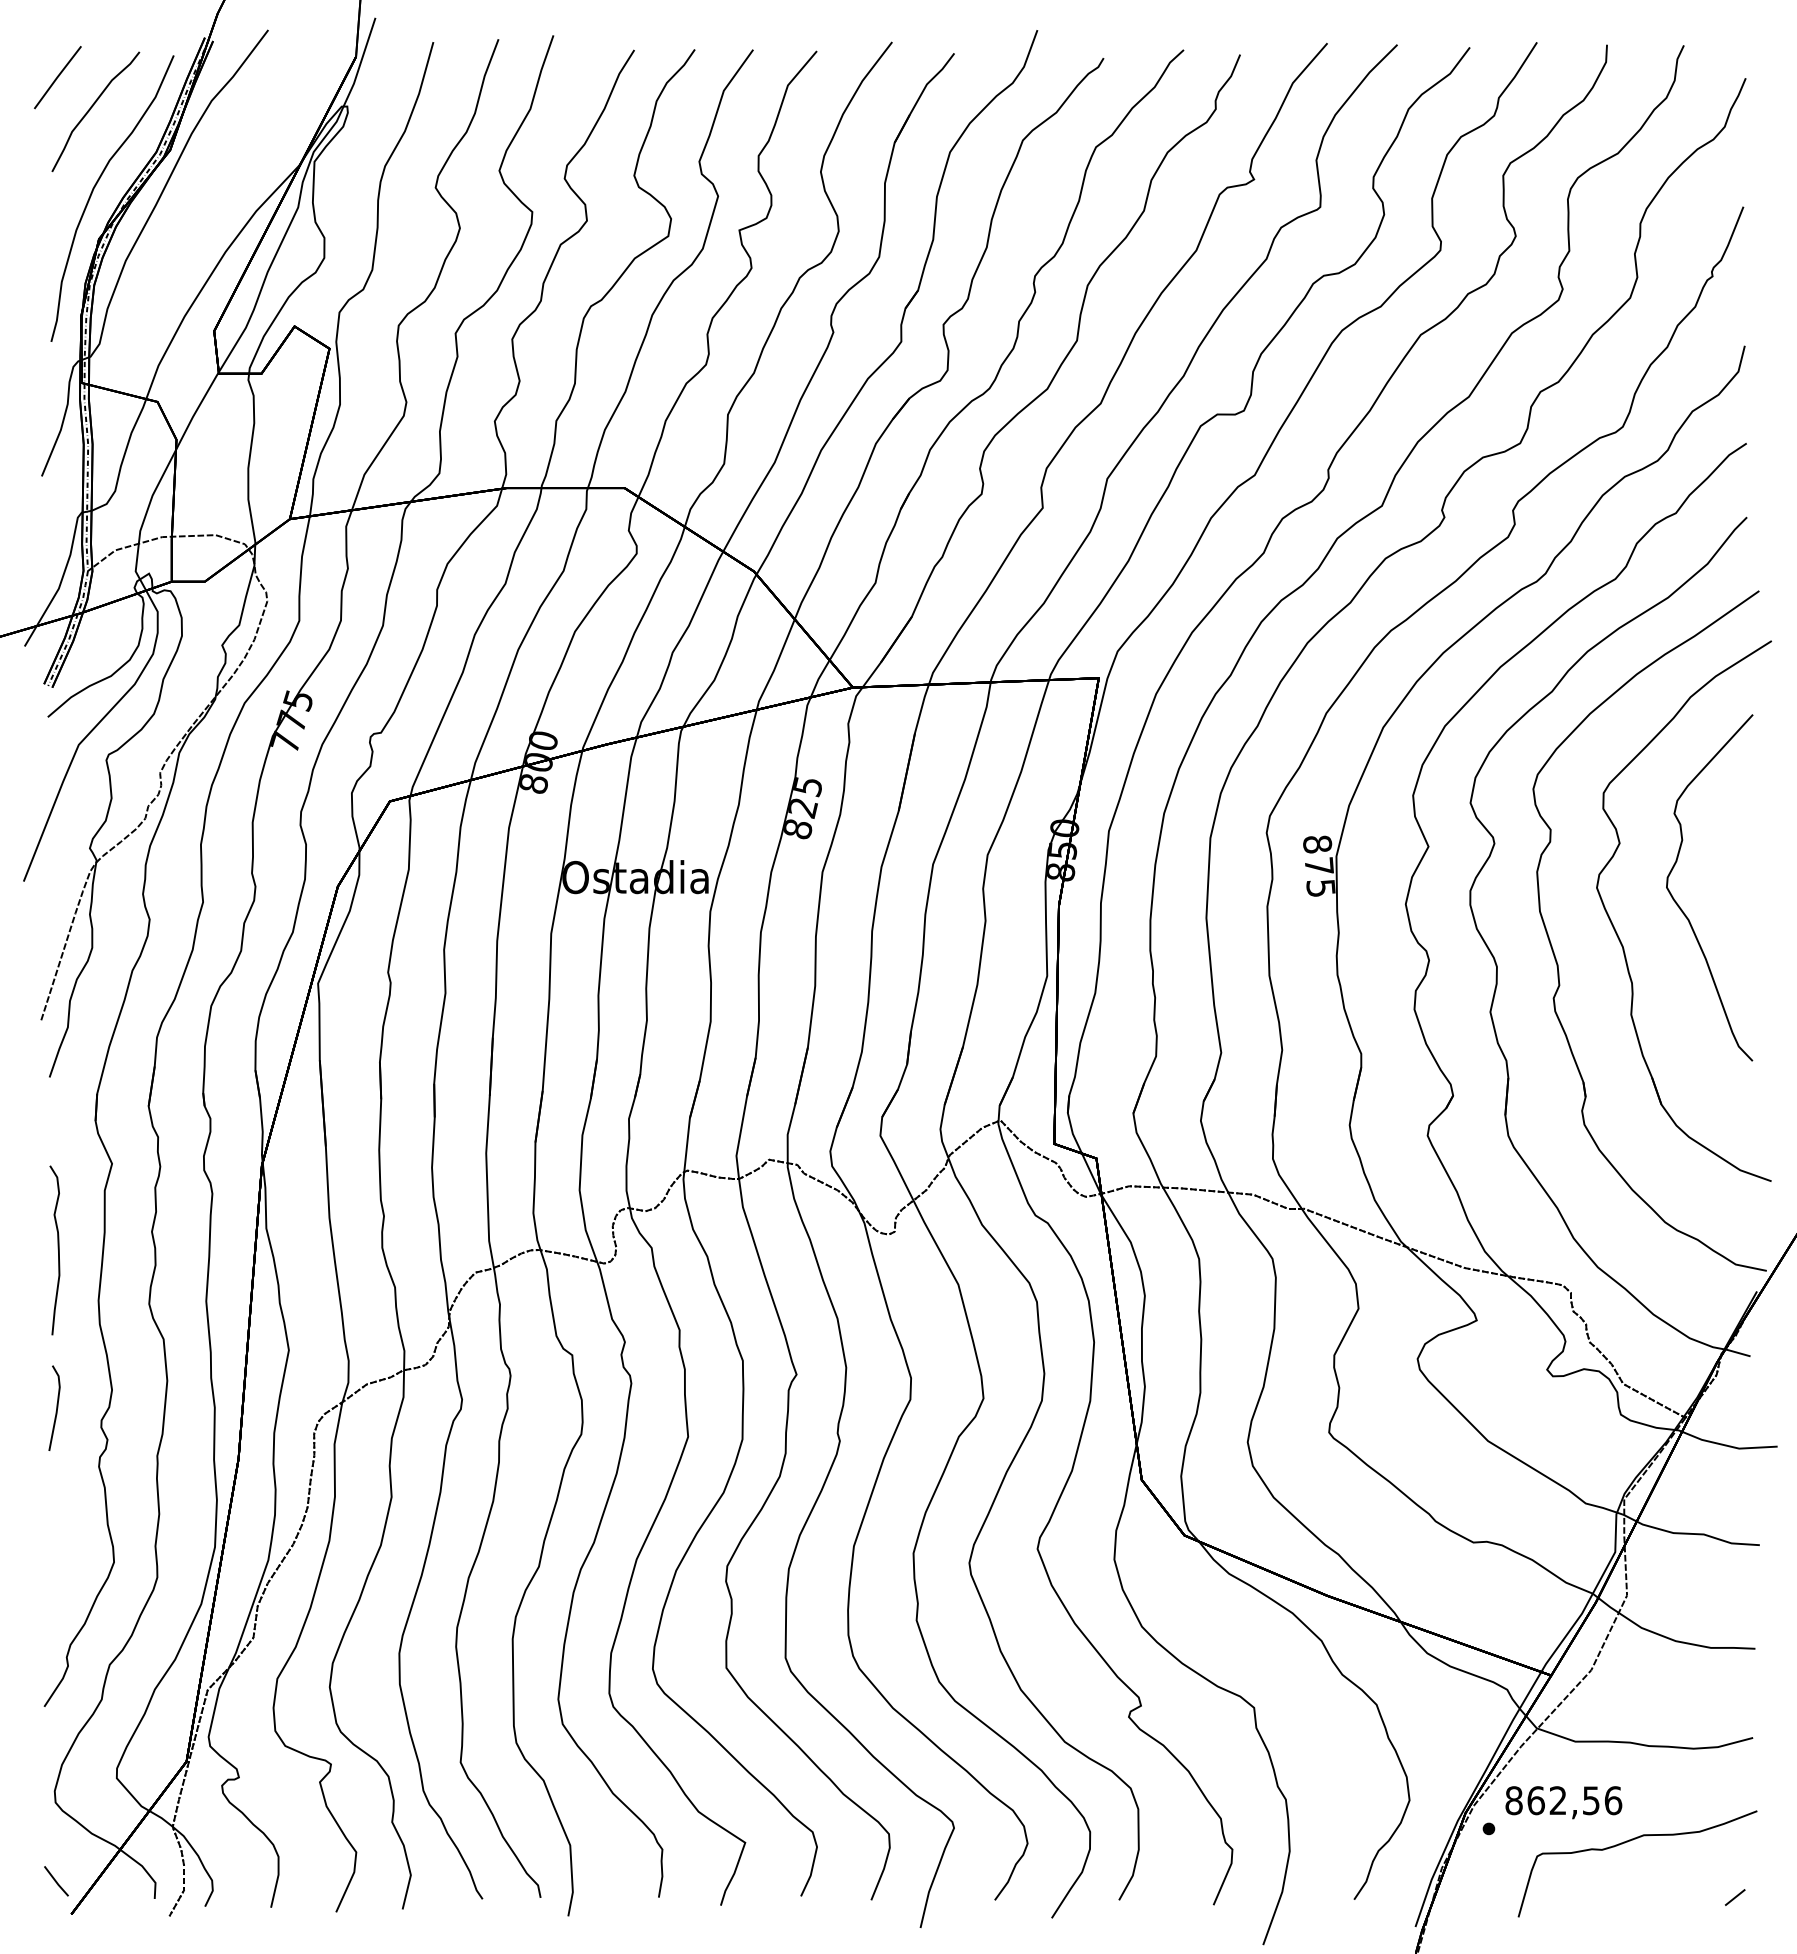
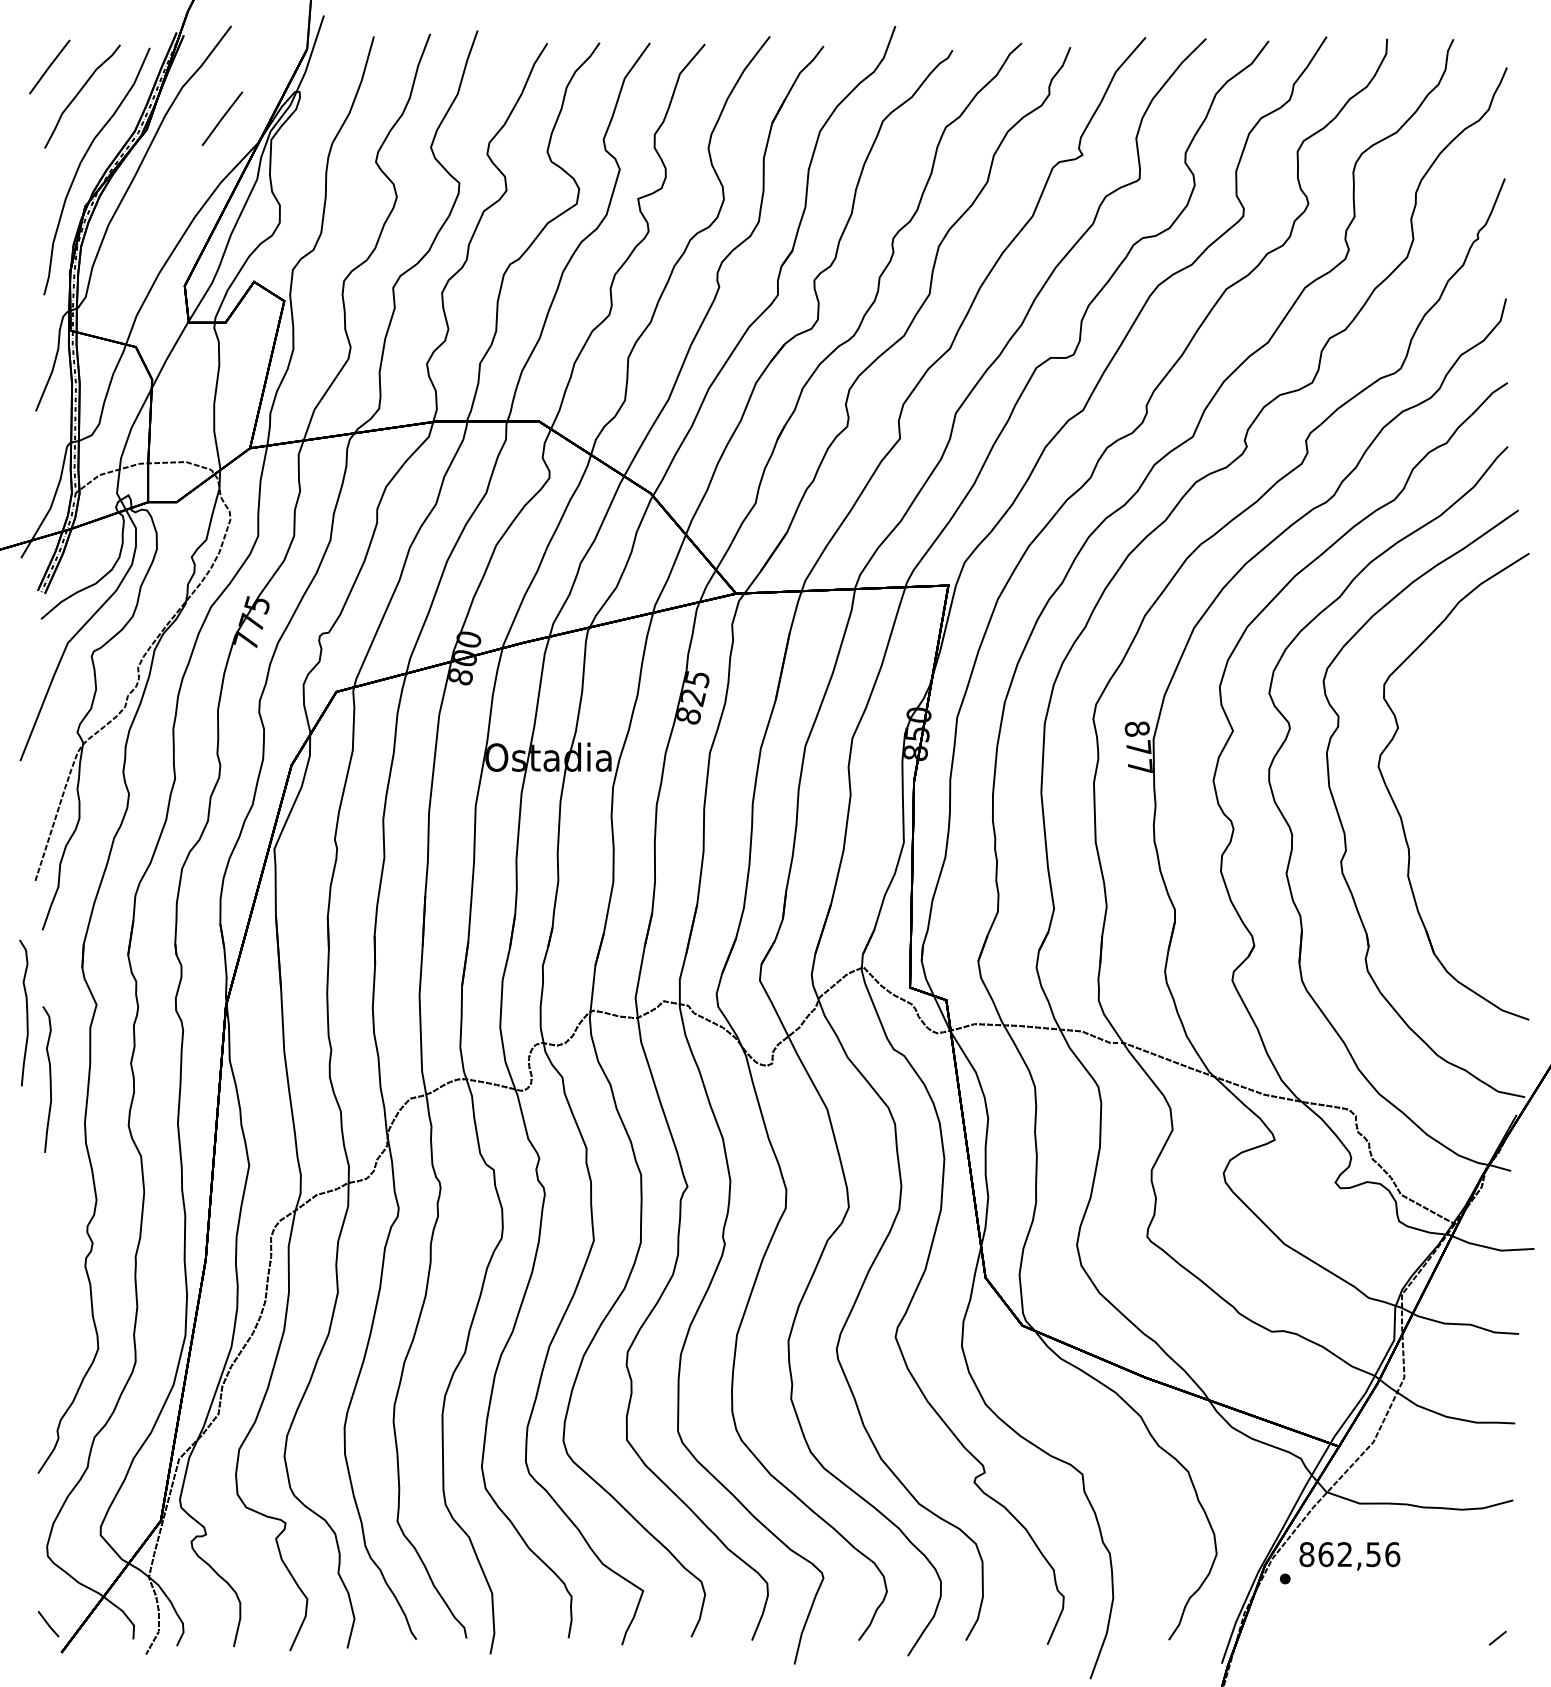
line: (257, 137) -> (222, 118), added
text: (1320, 887) -> (1139, 766), 875 -> 877
curve: (1682, 909) -> (1452, 785), removed
curve: (30, 1172) -> (26, 1012), added
line: (56, 1407) -> (48, 1215), removed
curve: (1630, 1841) -> (1407, 1589), removed

